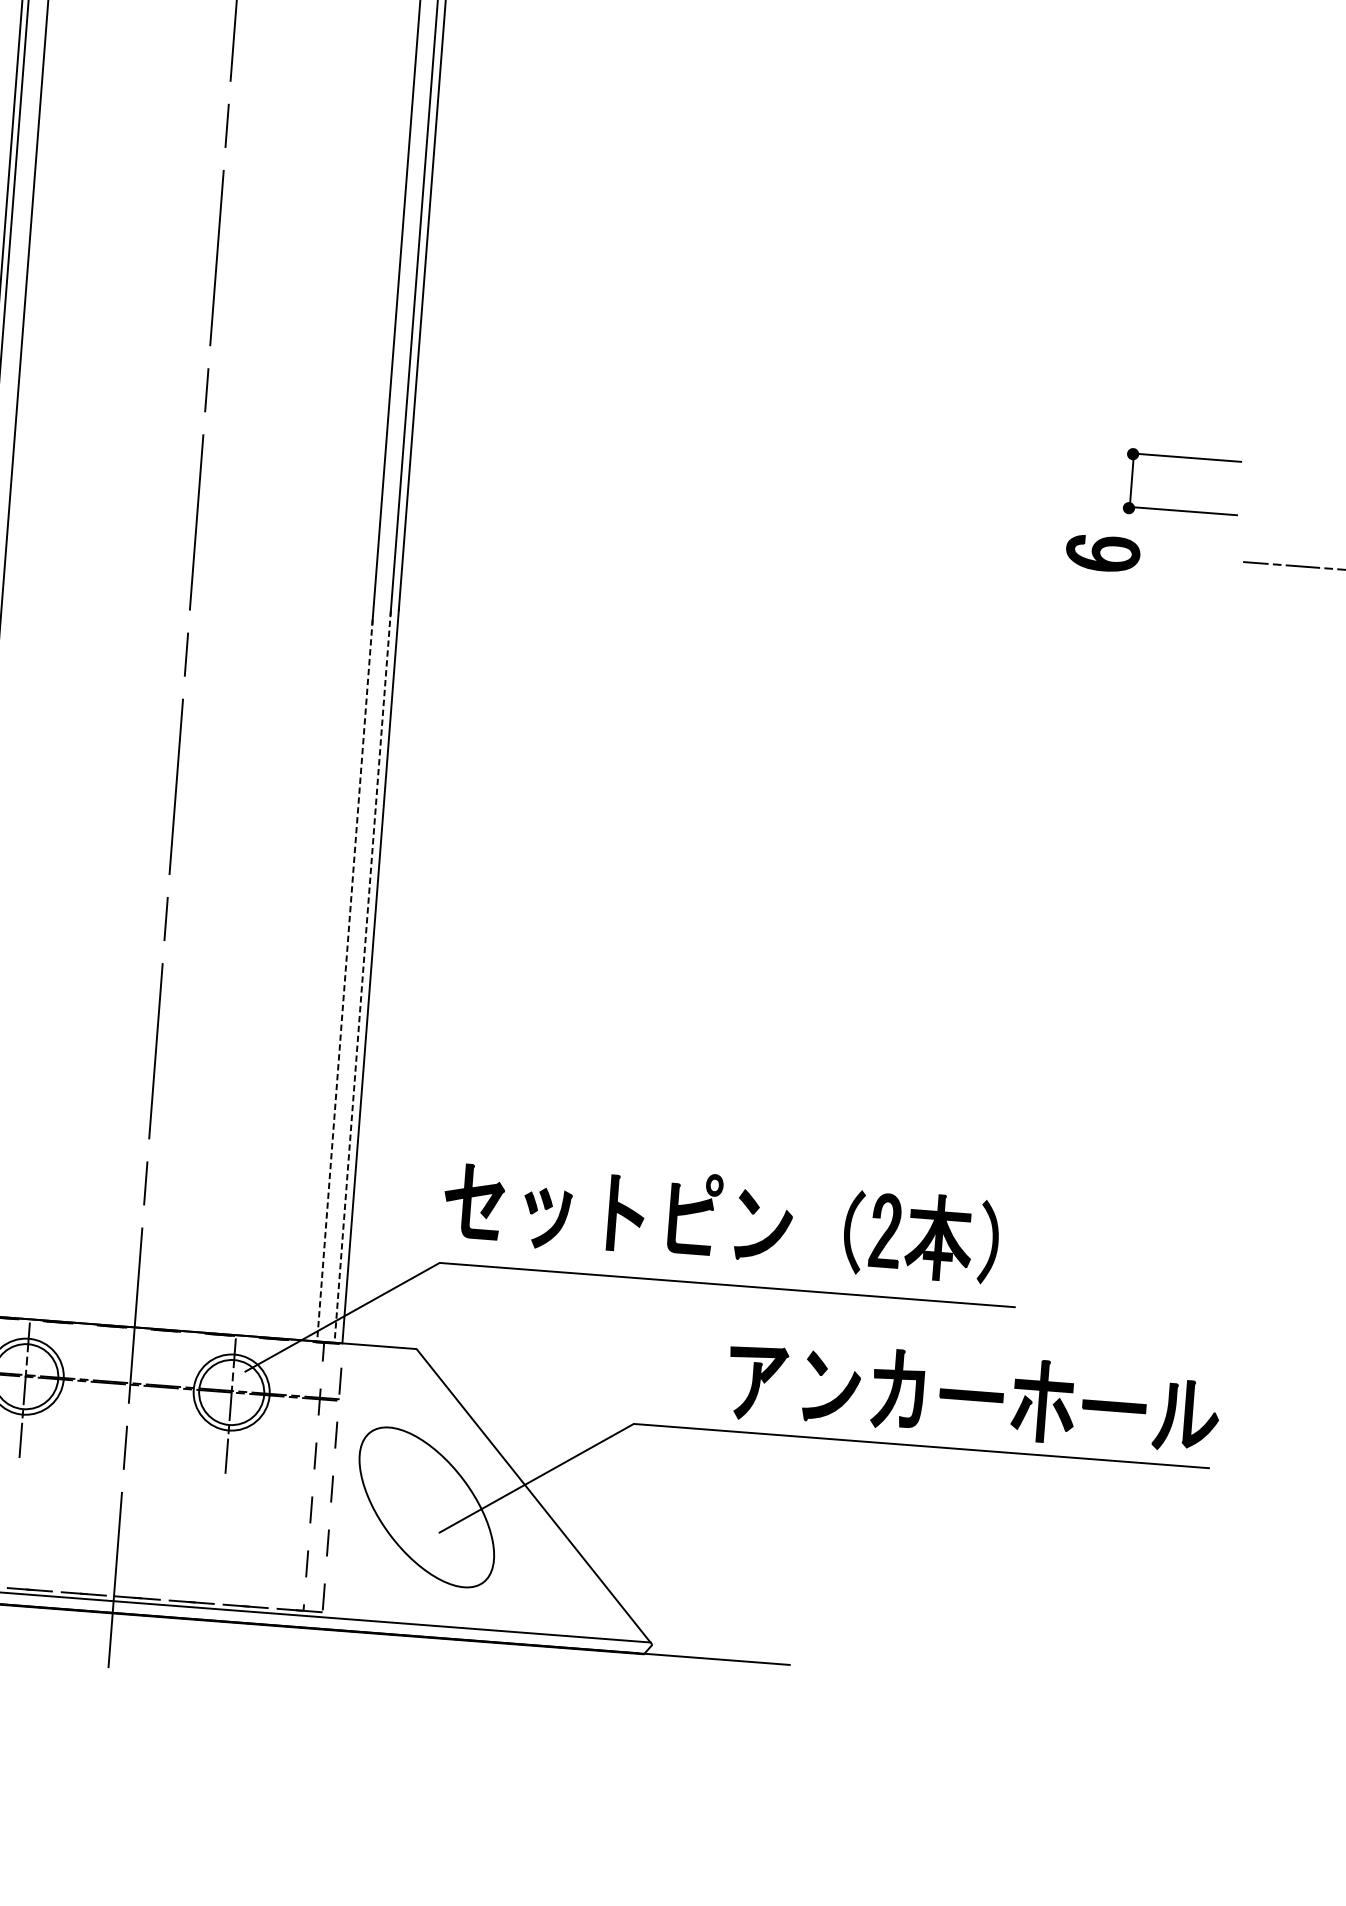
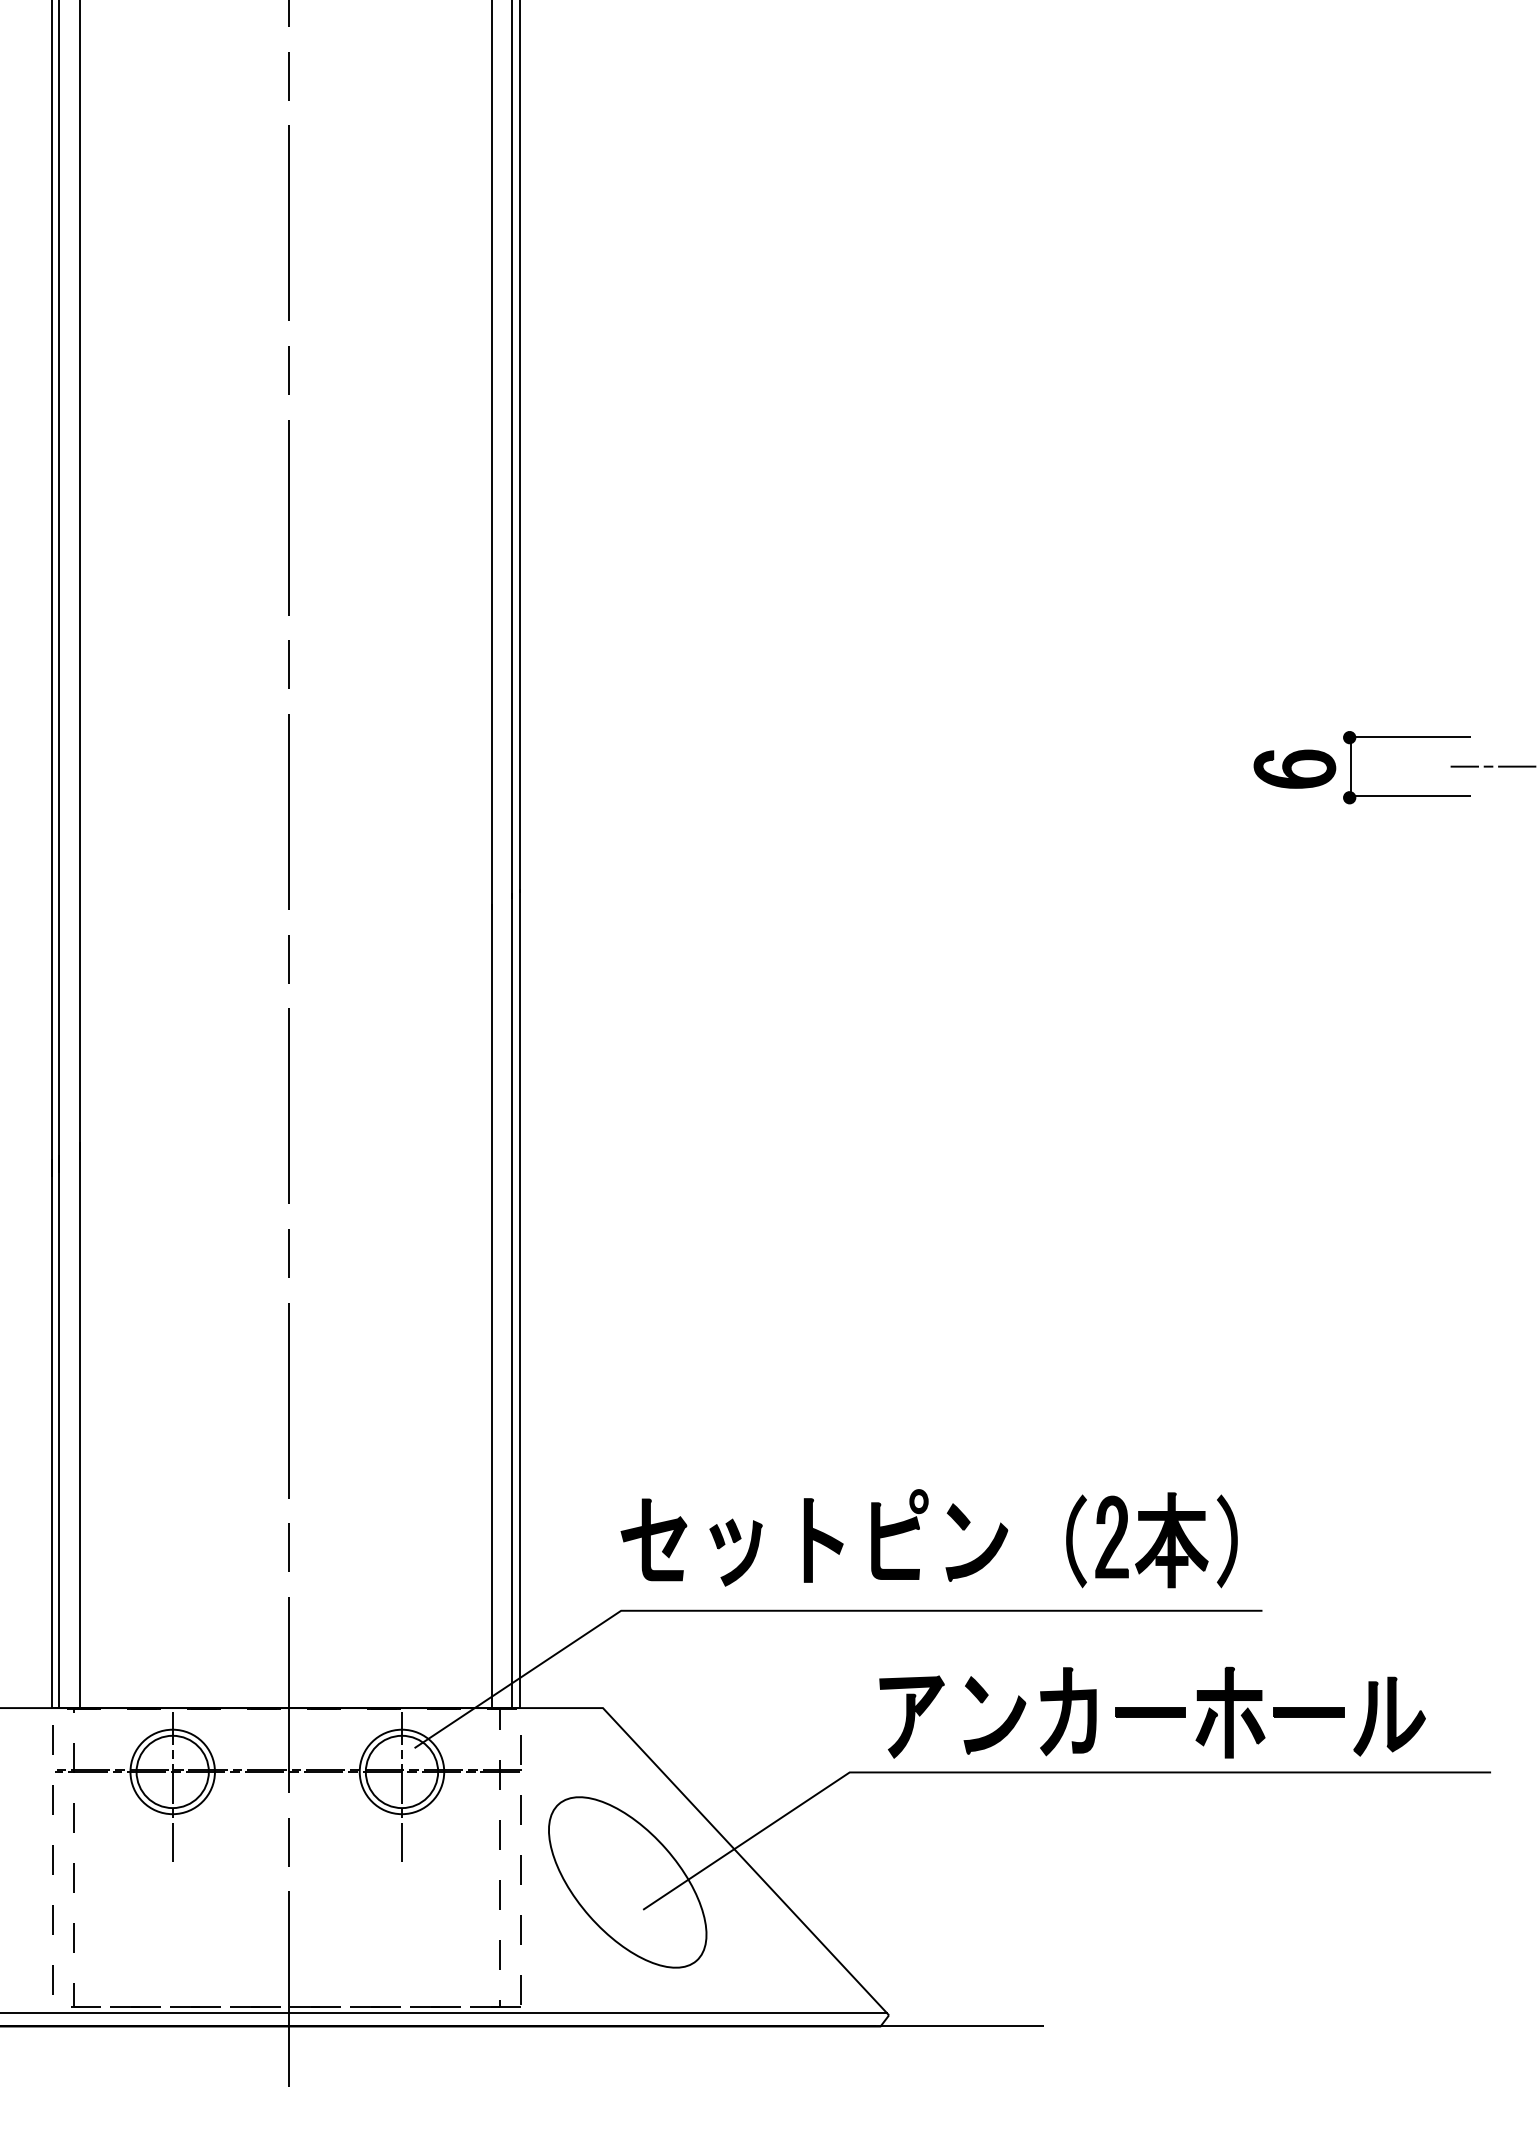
part: (1180, 510) -> (1406, 795), moved
line: (362, 977) -> (511, 1301), dashed -> solid
line: (345, 980) -> (492, 1306), dashed -> solid
part: (973, 1395) -> (1152, 1712), moved

